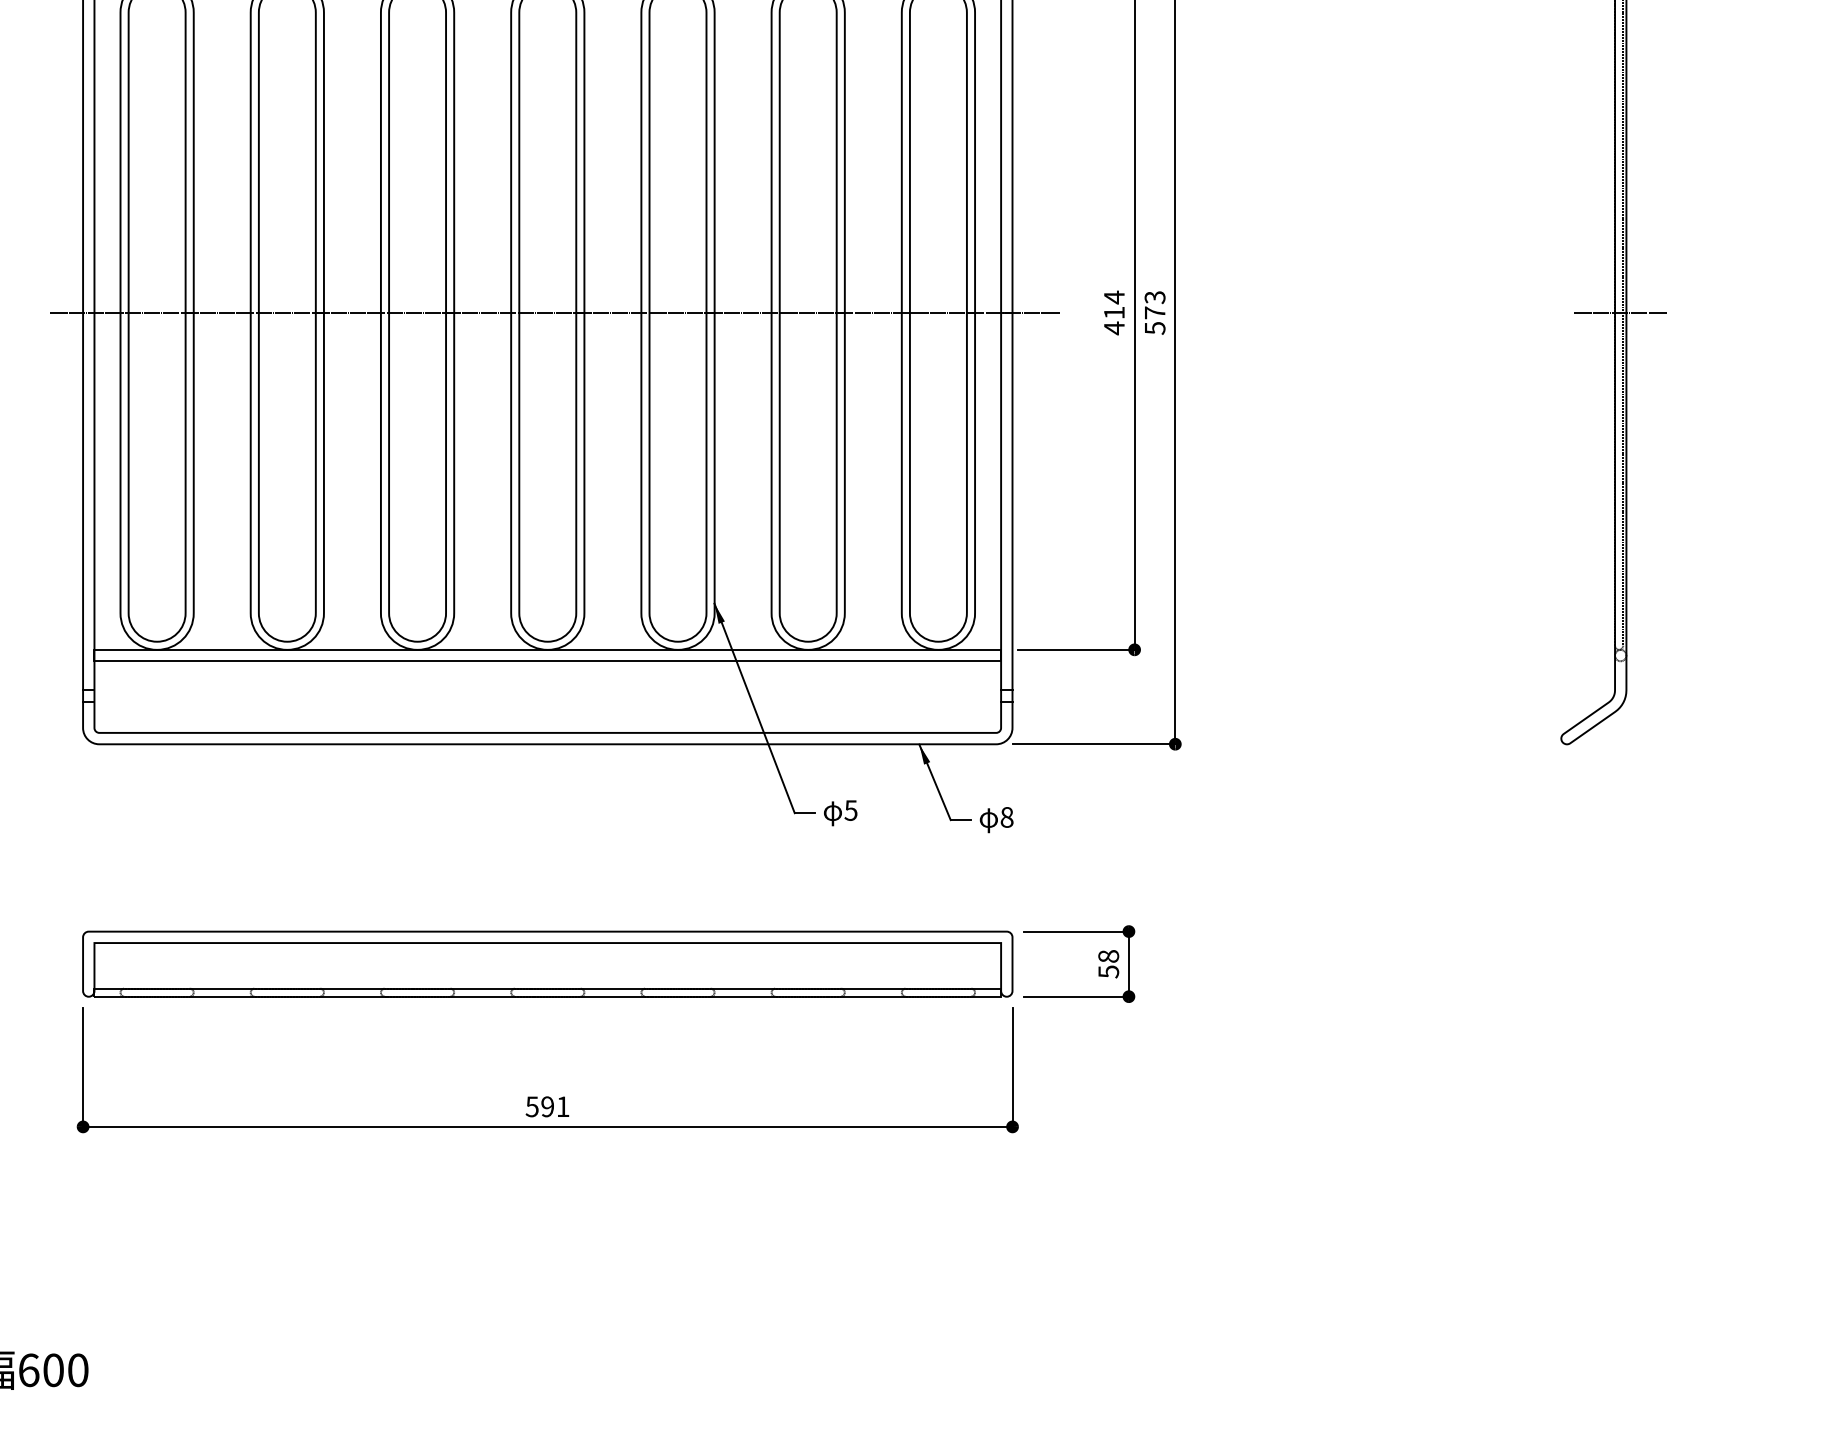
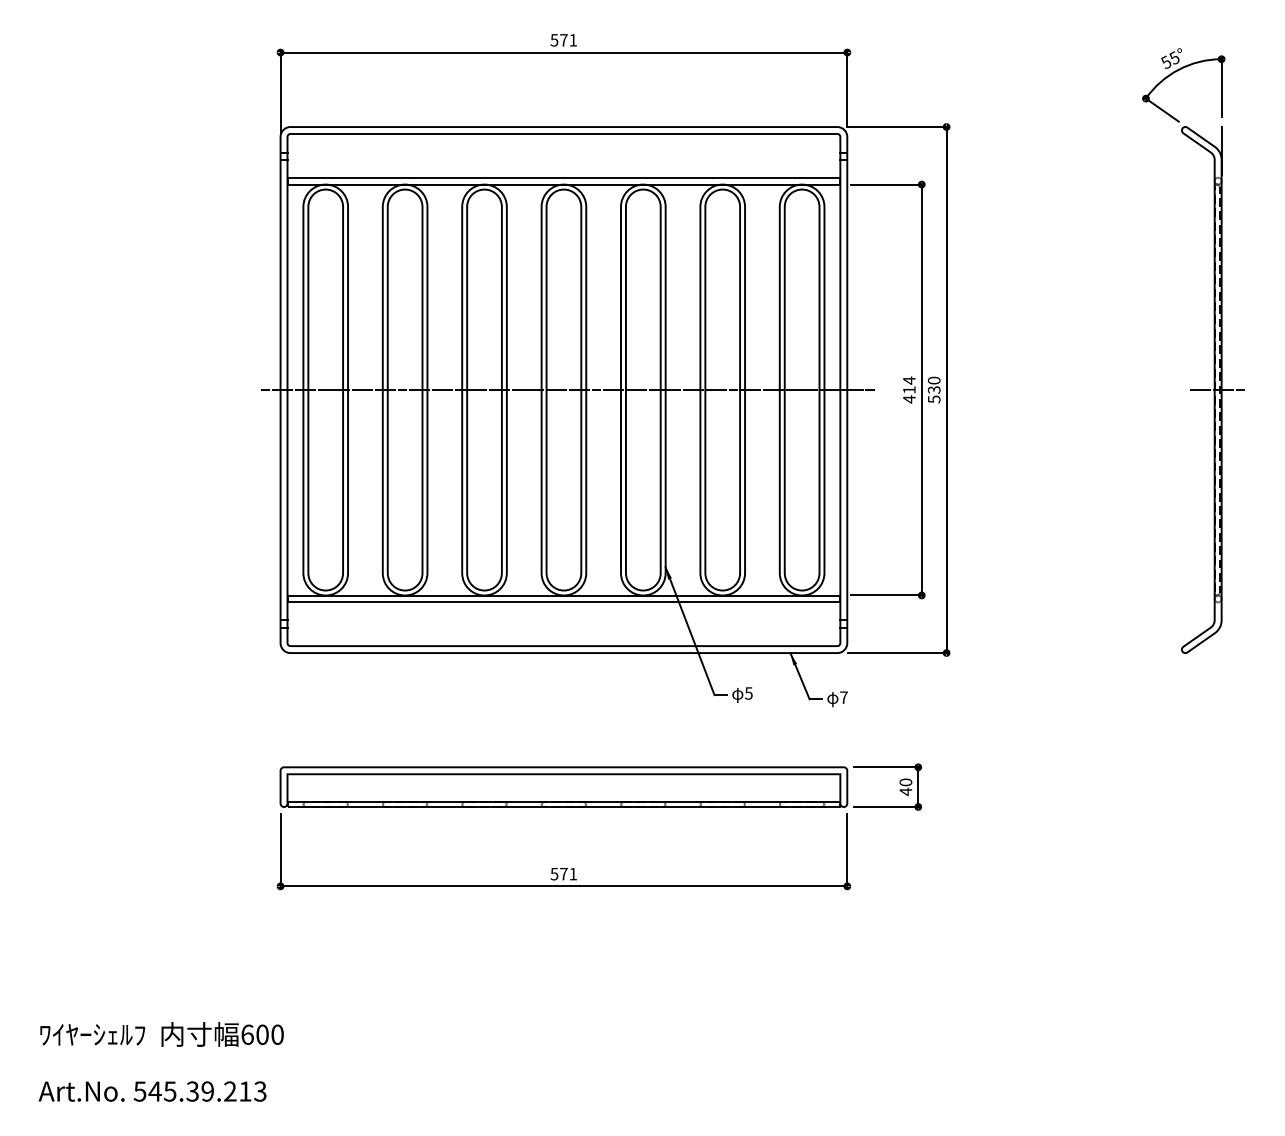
text: (1153, 303) -> (933, 384), 573 -> 530
text: (1006, 817) -> (843, 697), 8 -> 7
text: (1107, 964) -> (905, 787), 58 -> 40
text: (547, 1105) -> (563, 873), 591 -> 571

